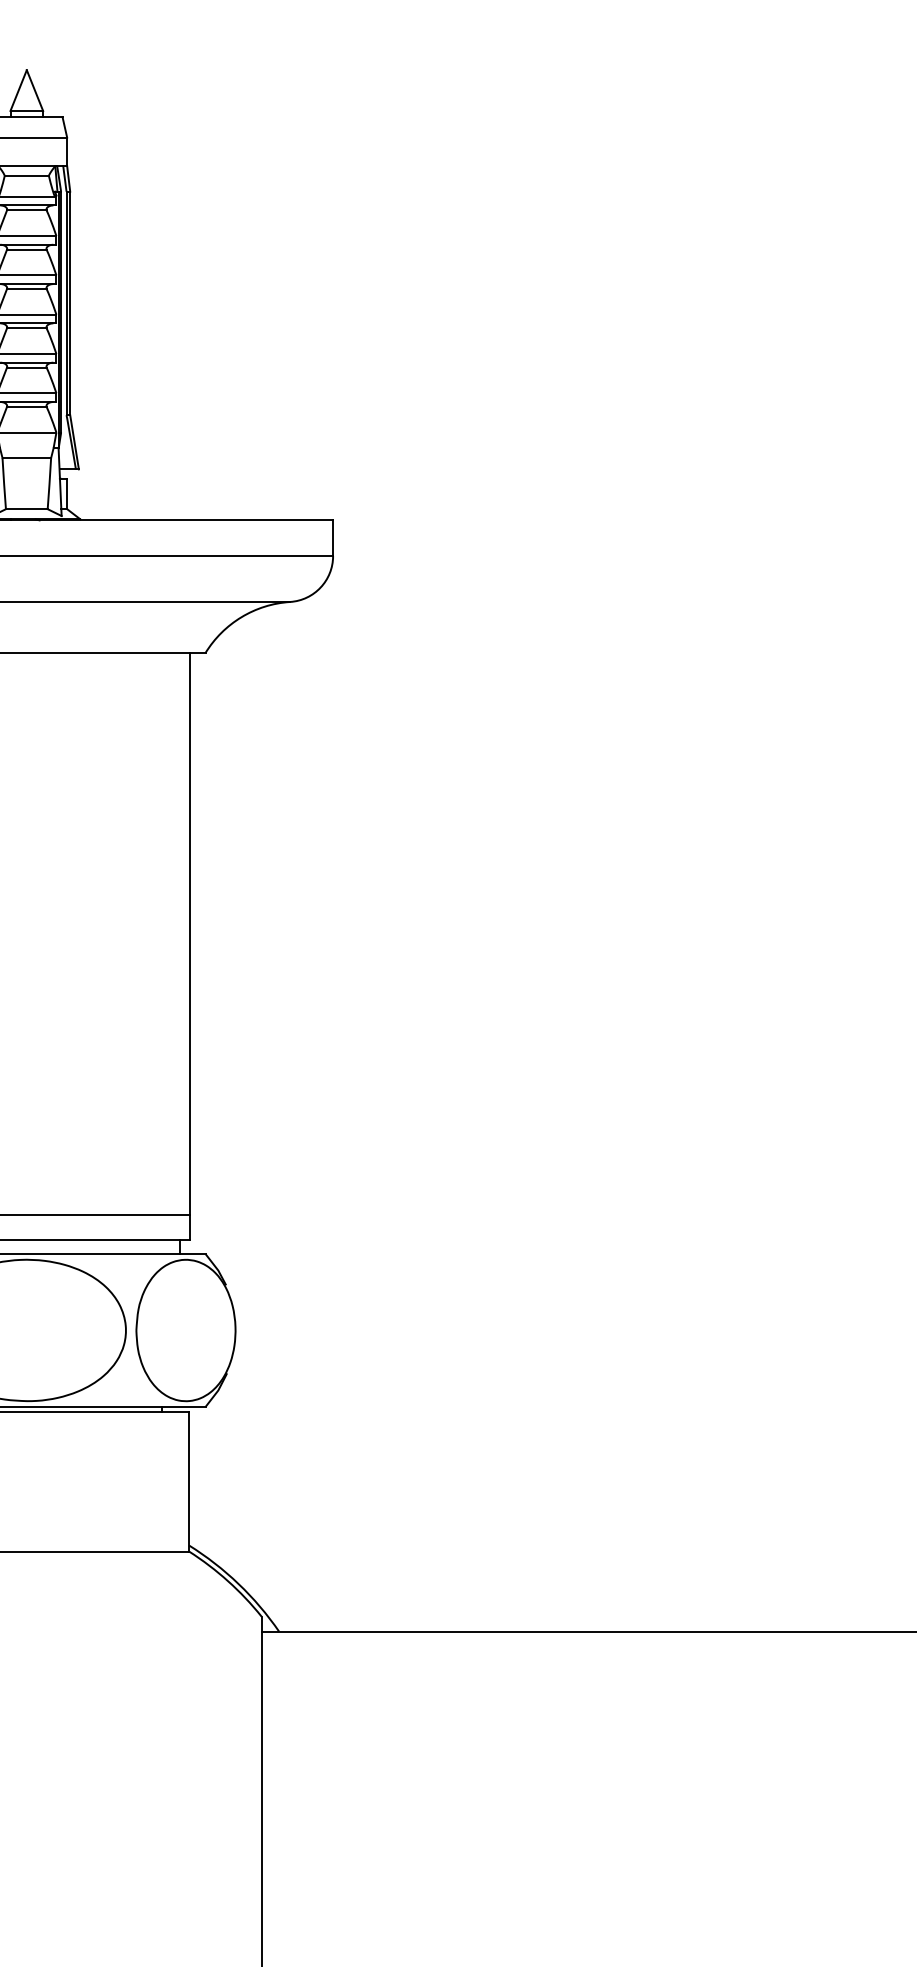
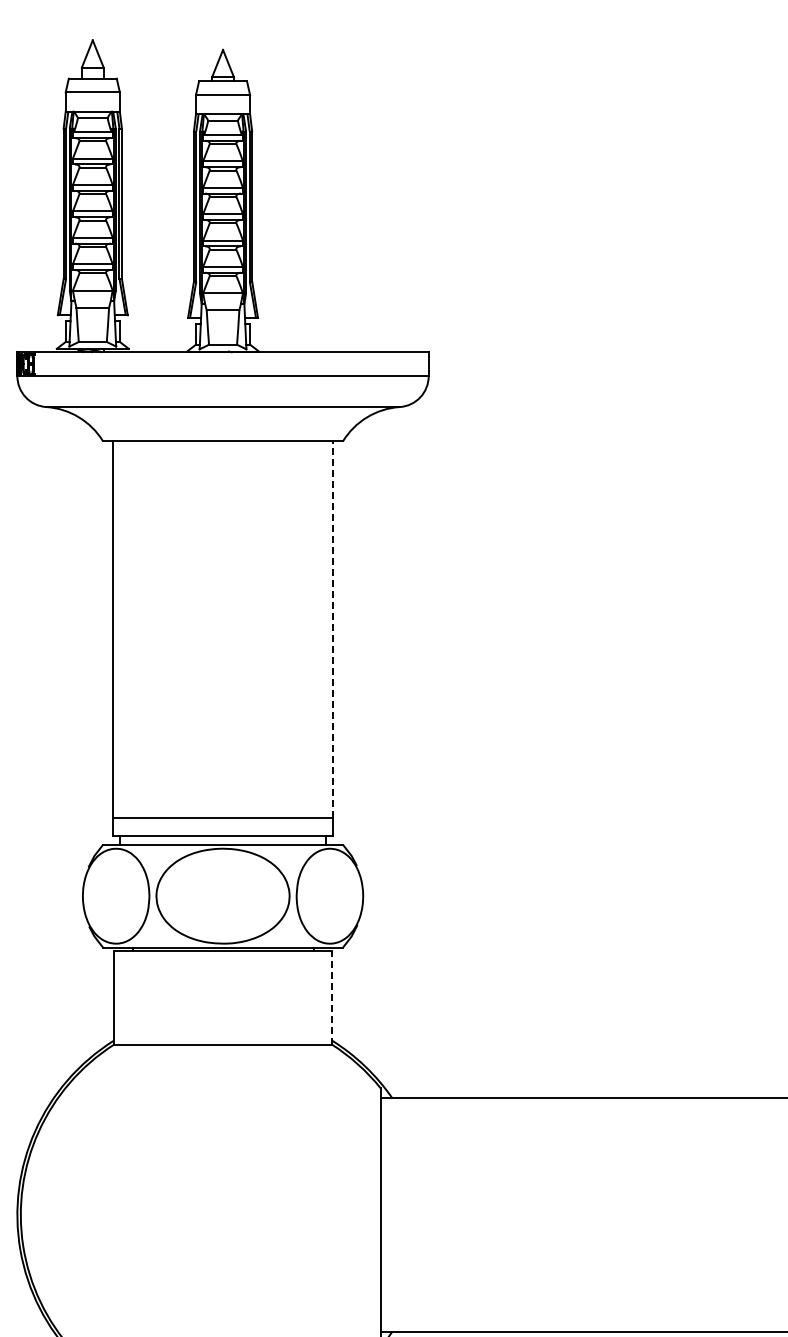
line: (189, 933) -> (332, 629), solid -> dashed
line: (189, 1481) -> (332, 997), solid -> dashed

